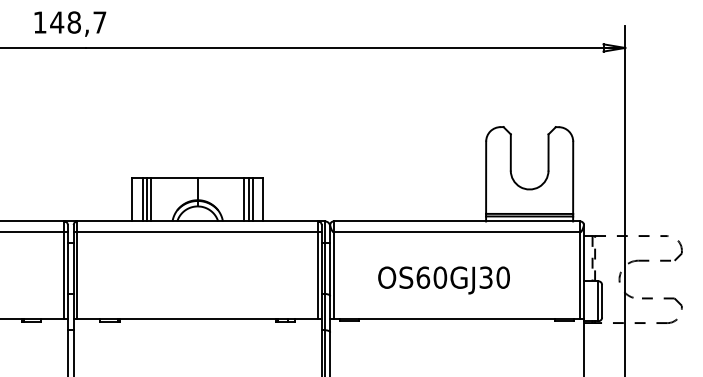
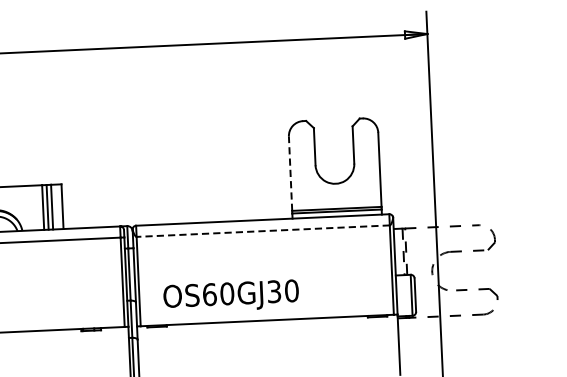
line: (486, 177) -> (290, 173), solid -> dashed
line: (456, 232) -> (262, 231), solid -> dashed
text: (443, 280) -> (230, 296), moved

